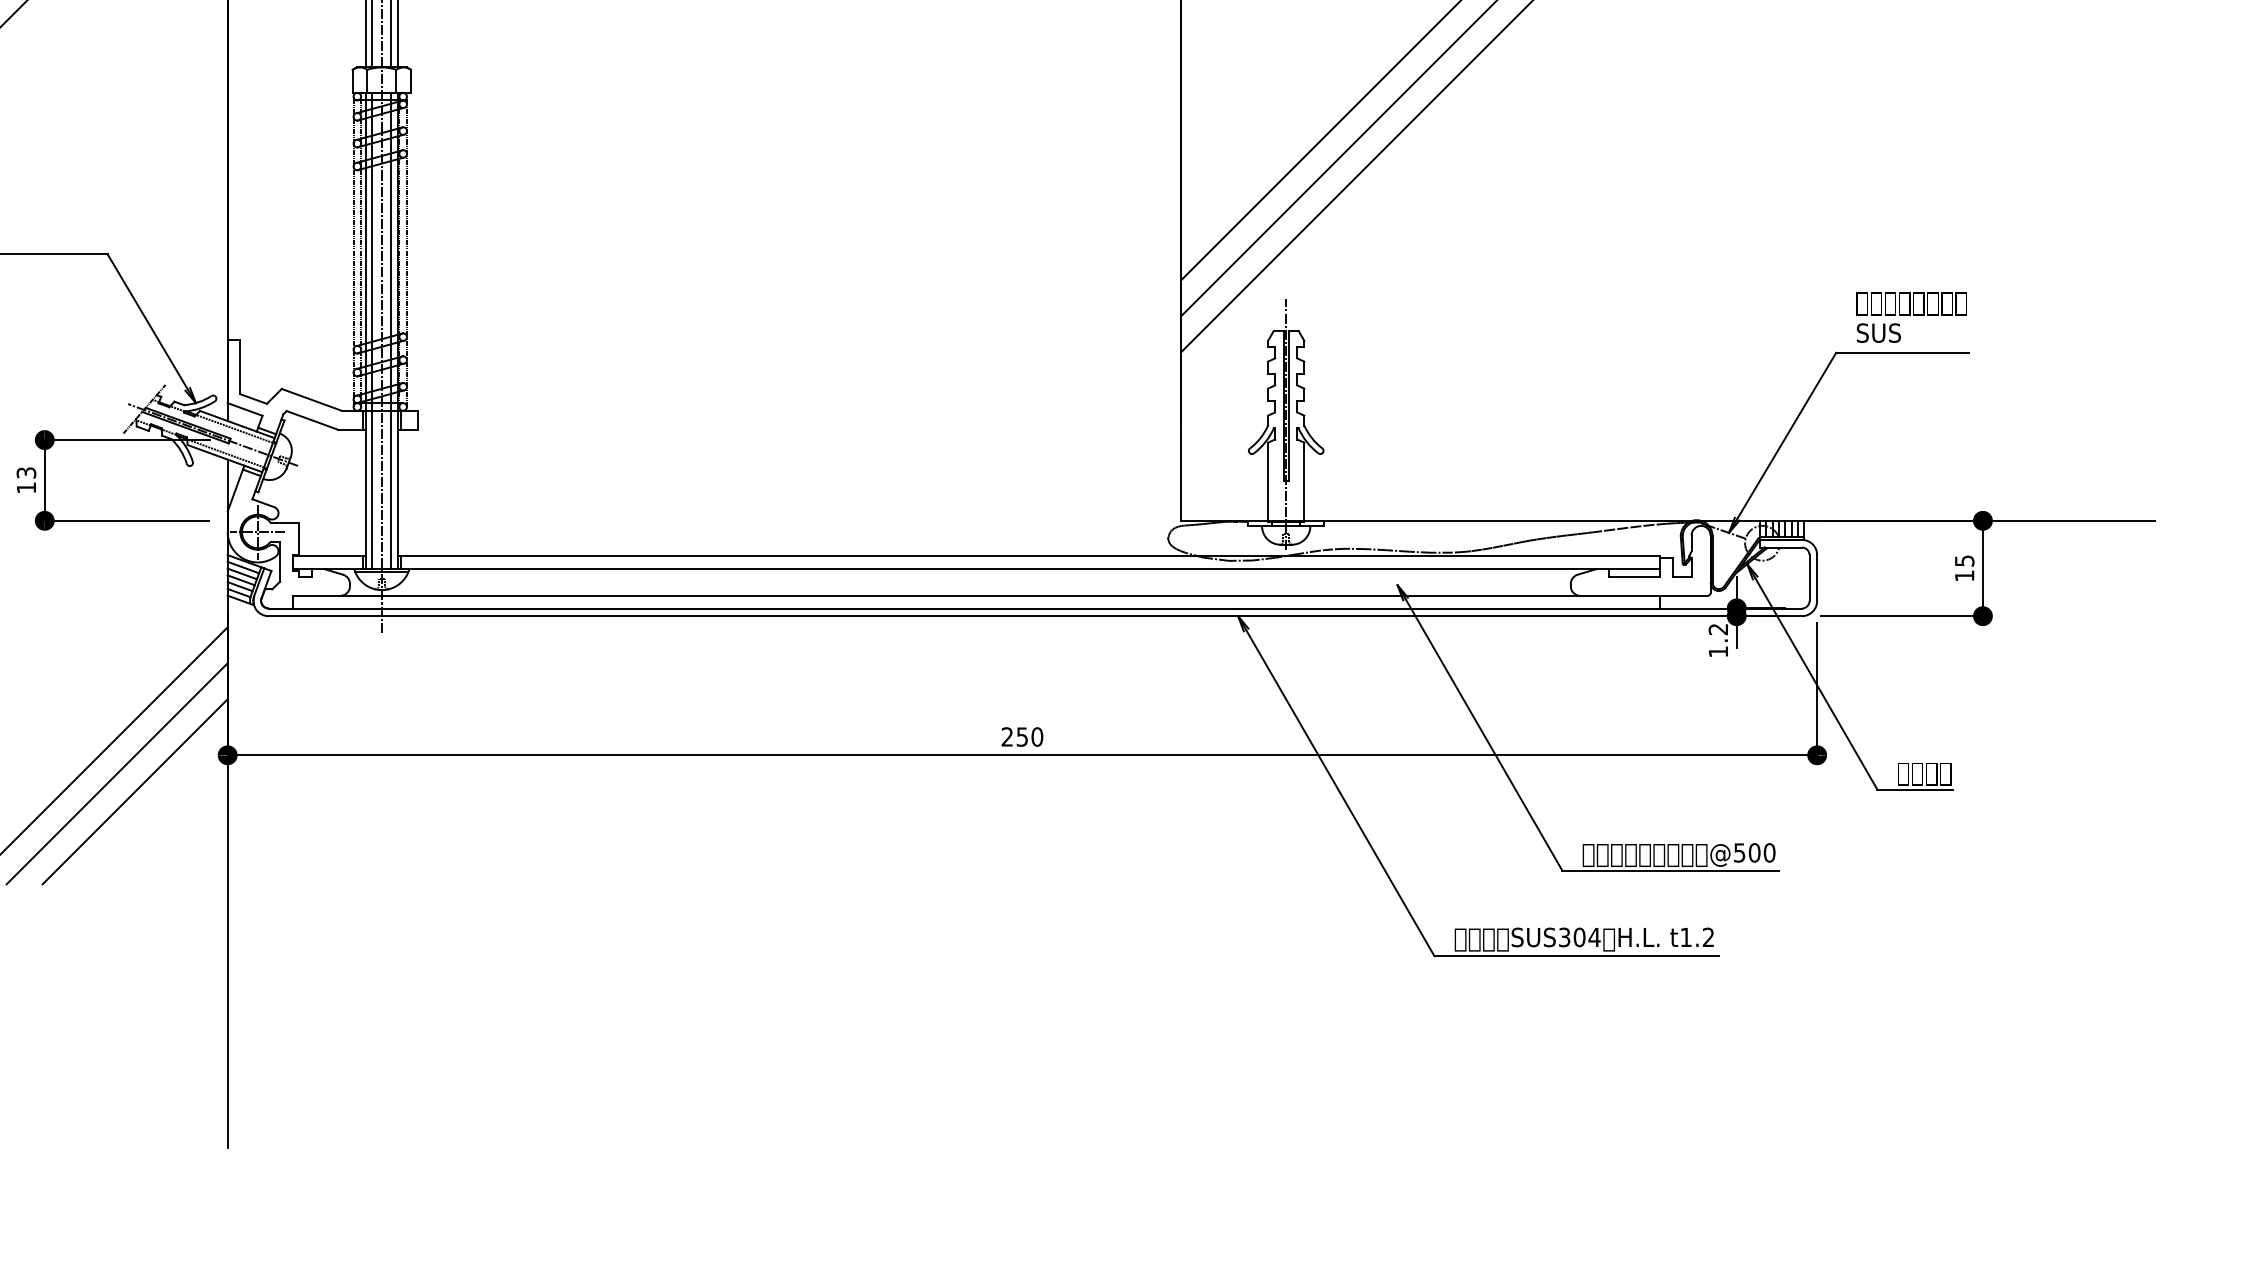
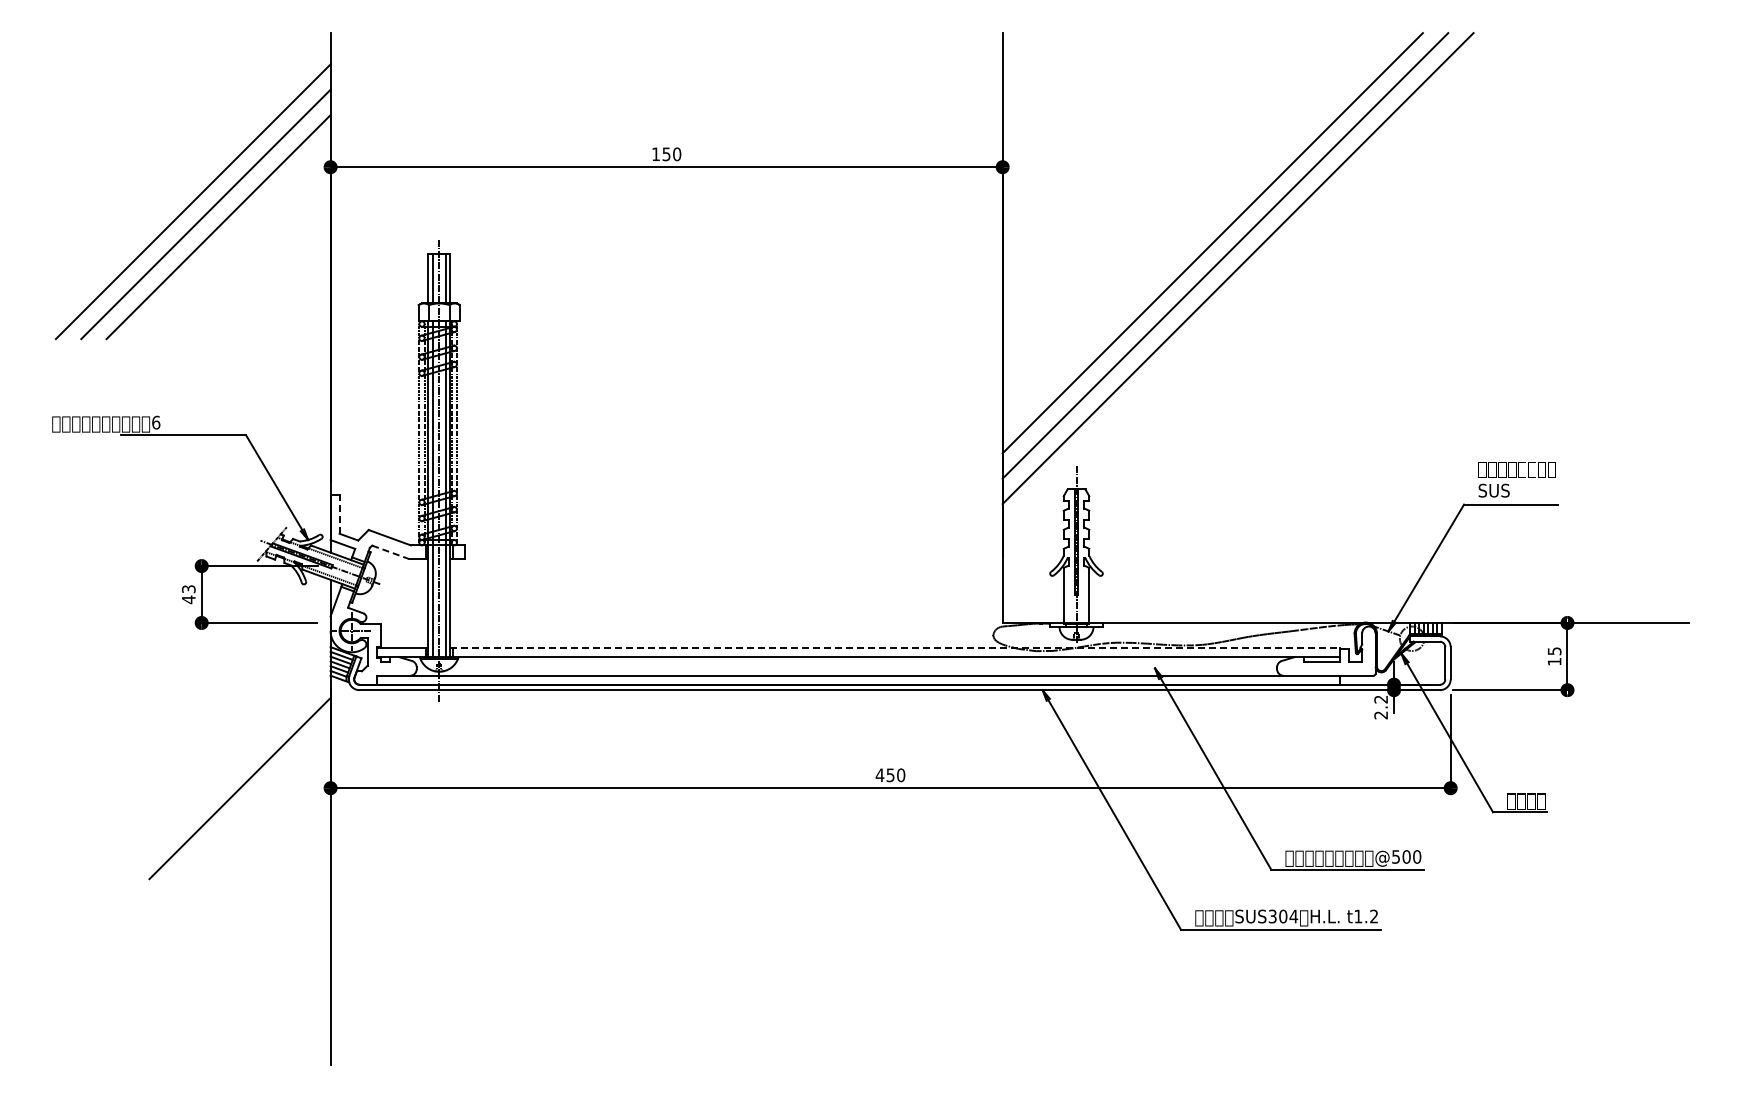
line: (240, 366) -> (339, 514), solid -> dashed
line: (312, 420) -> (390, 552), solid -> dashed
text: (26, 487) -> (188, 599), 13 -> 43
line: (1029, 557) -> (895, 648), solid -> dashed
text: (1717, 652) -> (1380, 715), 1.2 -> 2.2
text: (1006, 735) -> (879, 774), 250 -> 450
line: (116, 774) -> (252, 801), removed
line: (135, 791) -> (265, 813), removed

